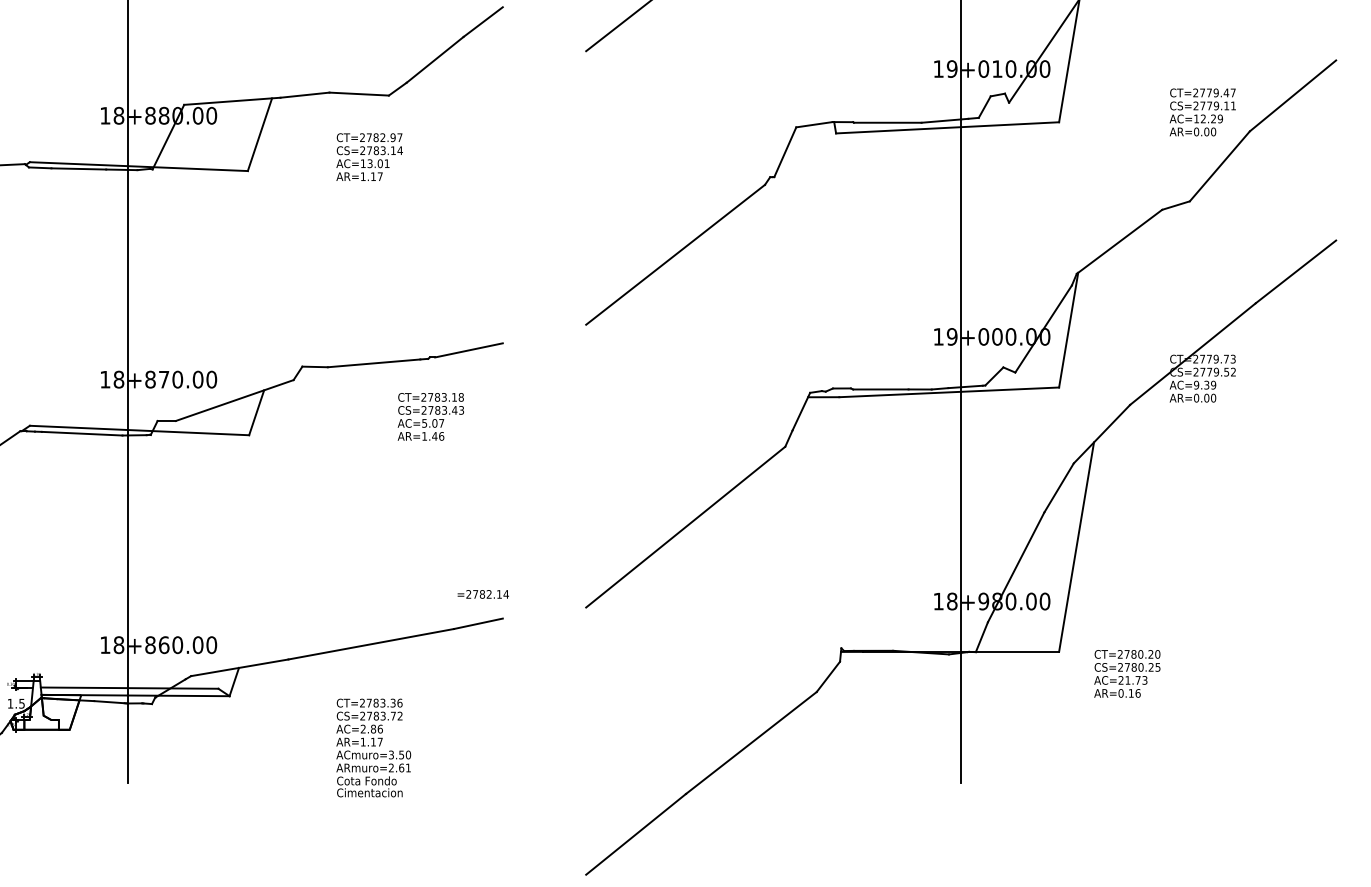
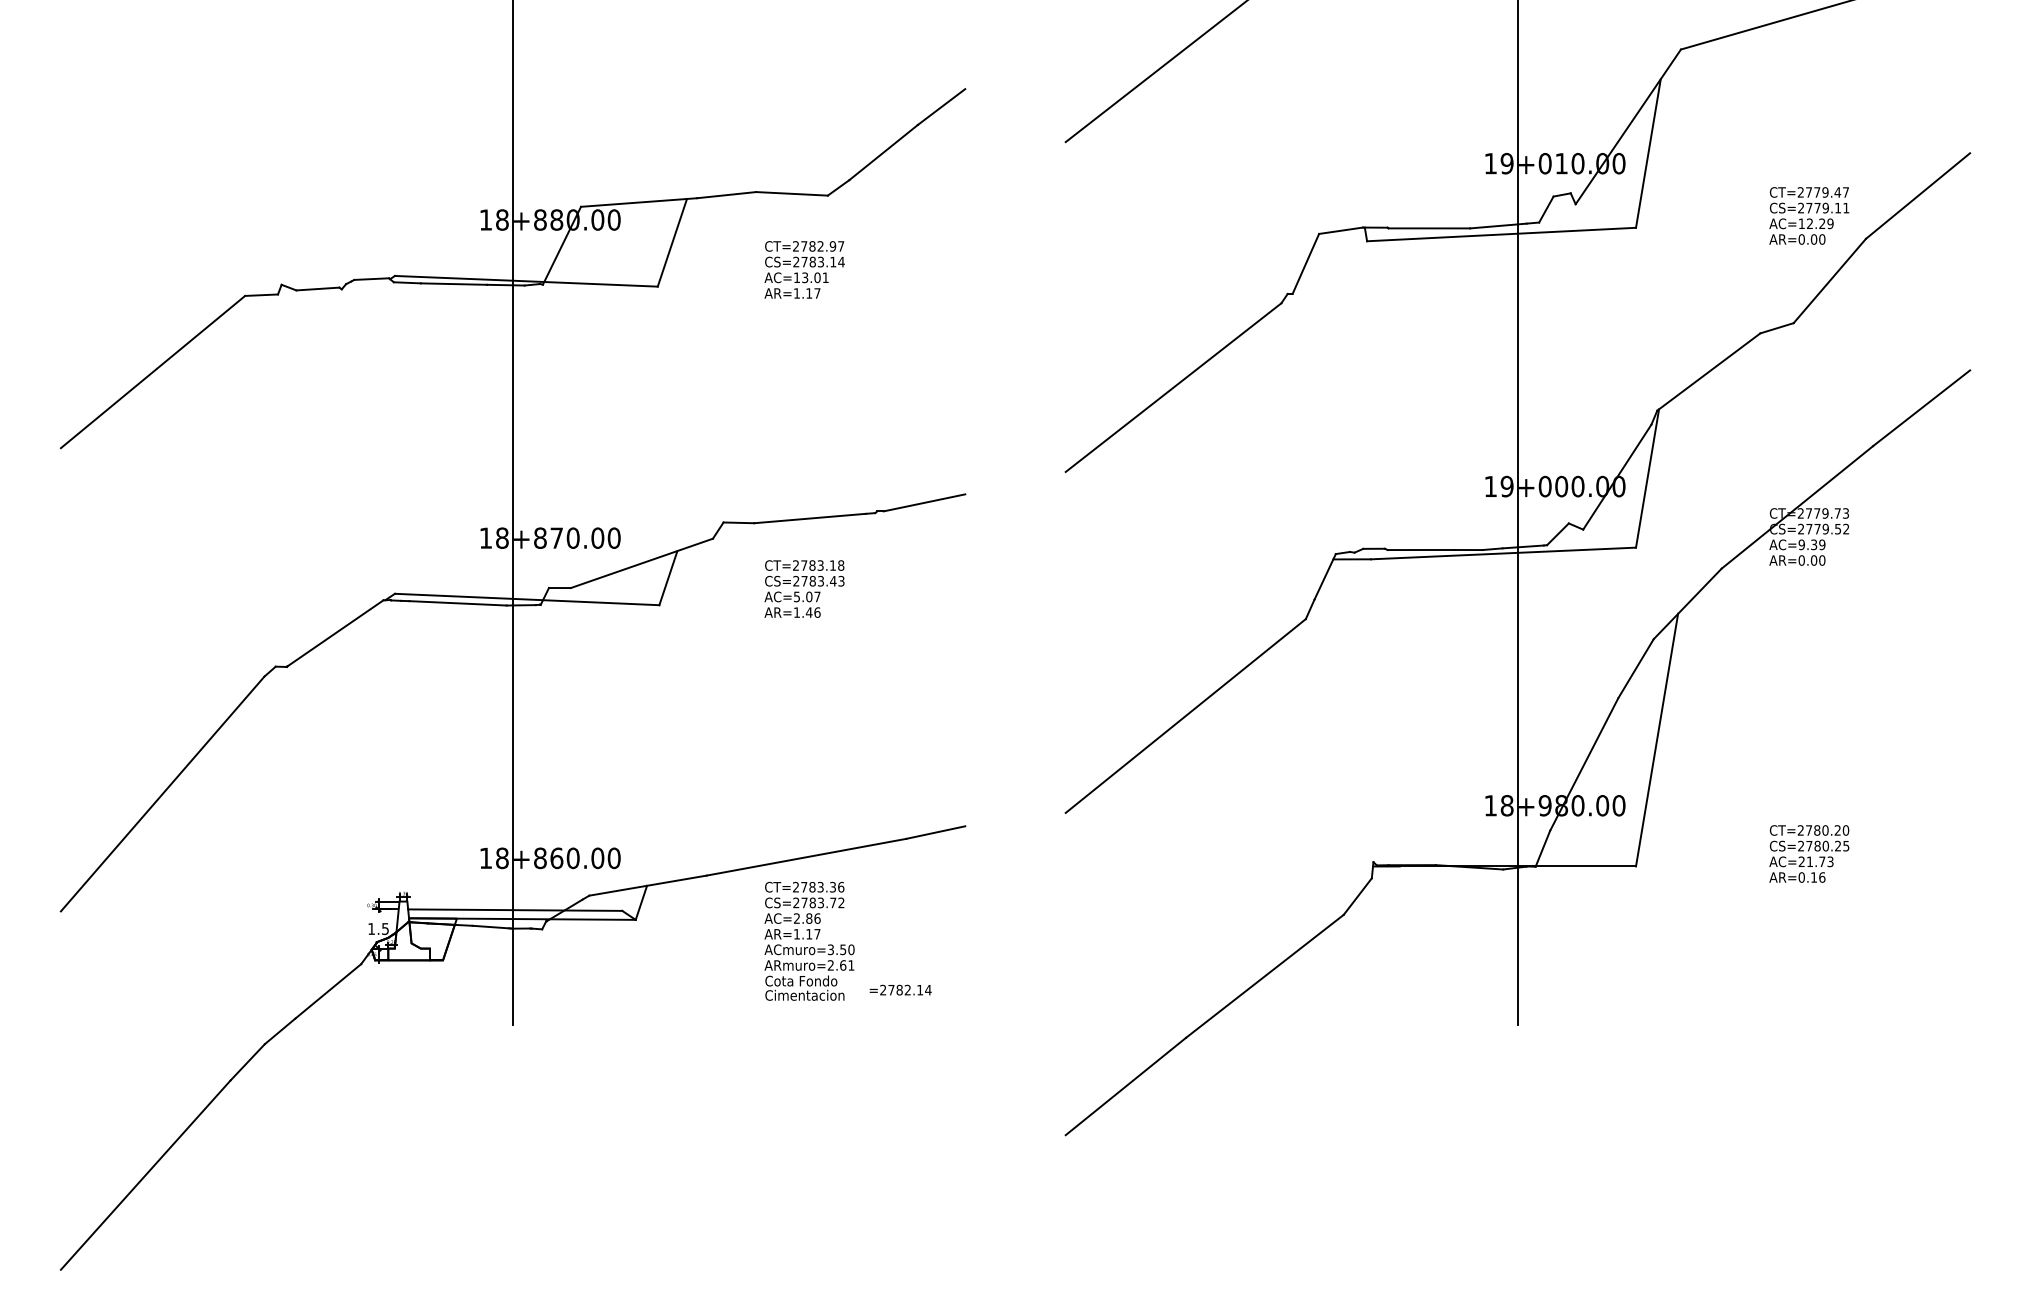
text: (430, 416) -> (804, 588), moved
text: (483, 593) -> (900, 989), moved
text: (1127, 673) -> (1809, 853), moved
text: (373, 747) -> (809, 940), moved

